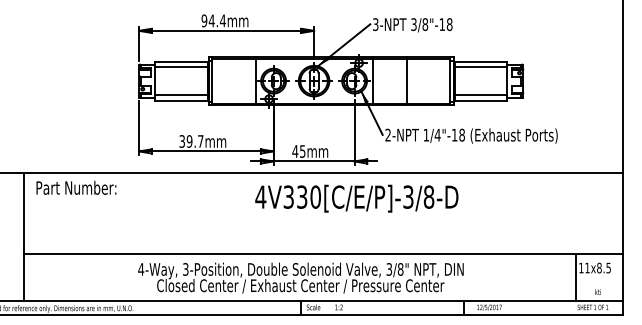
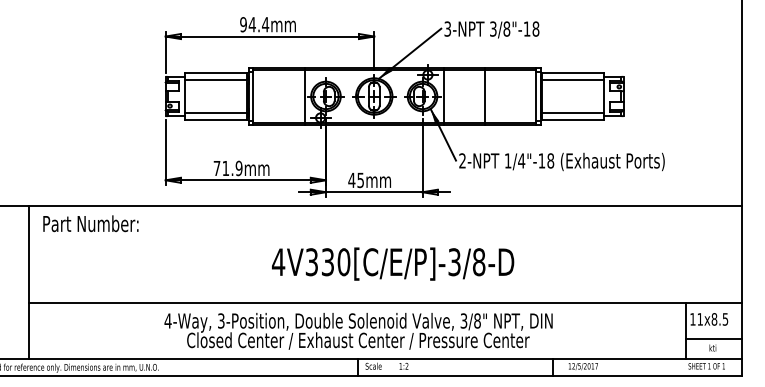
text: (191, 141) -> (228, 168), 39.7mm -> 71.9mm
text: (356, 198) -> (392, 263), moved
line: (598, 284) -> (713, 338), added

